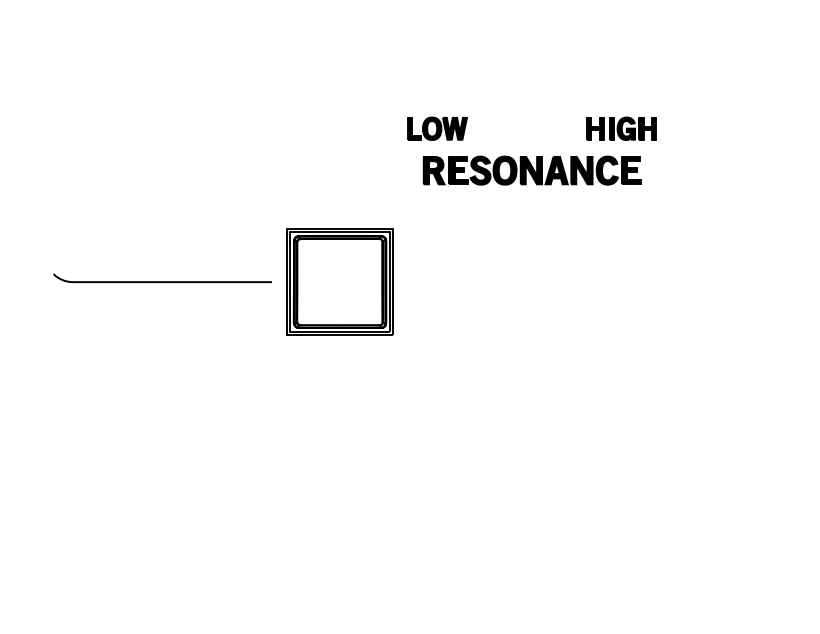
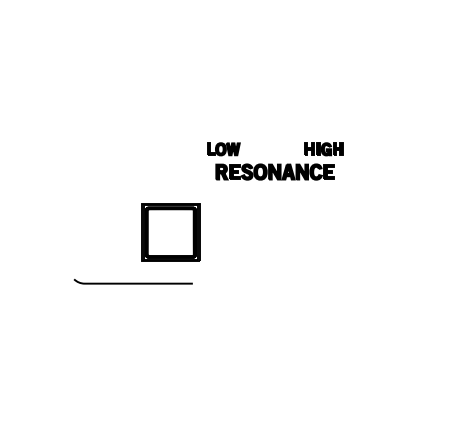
curve: (162, 280) -> (133, 282), moved

